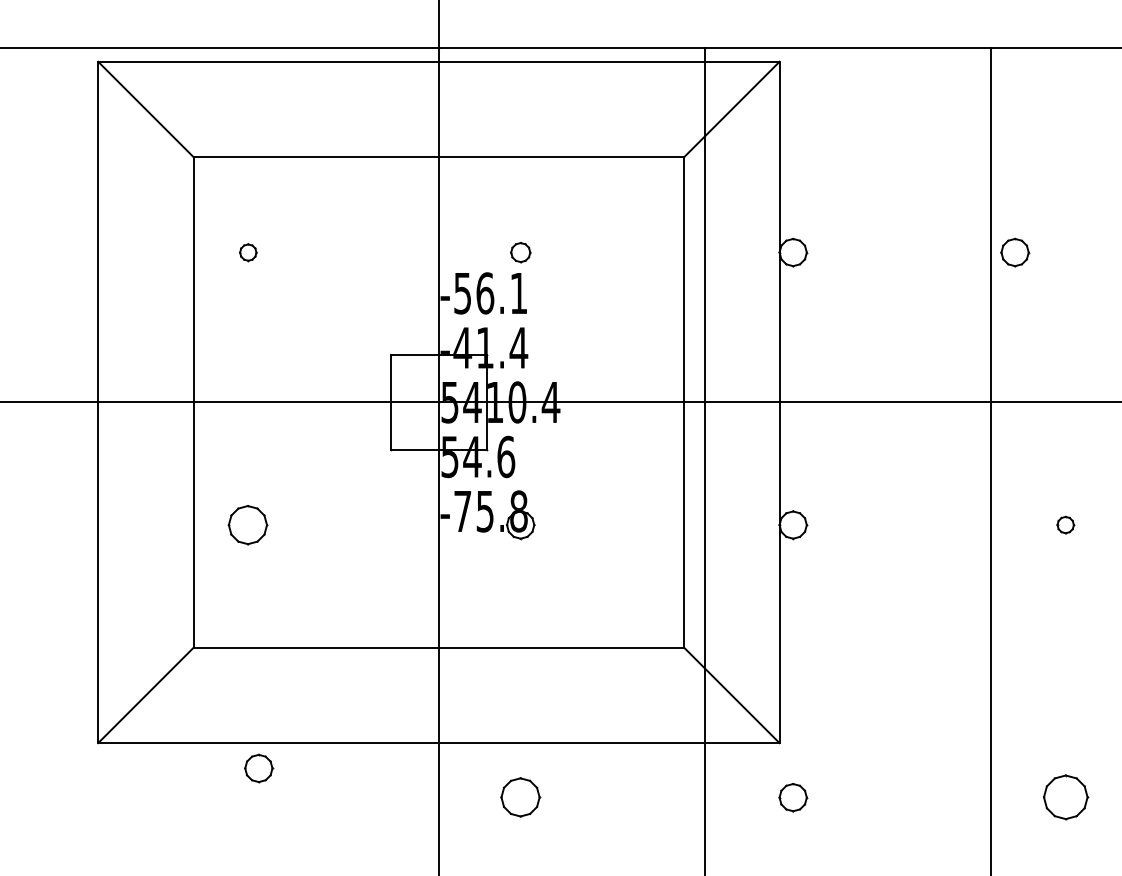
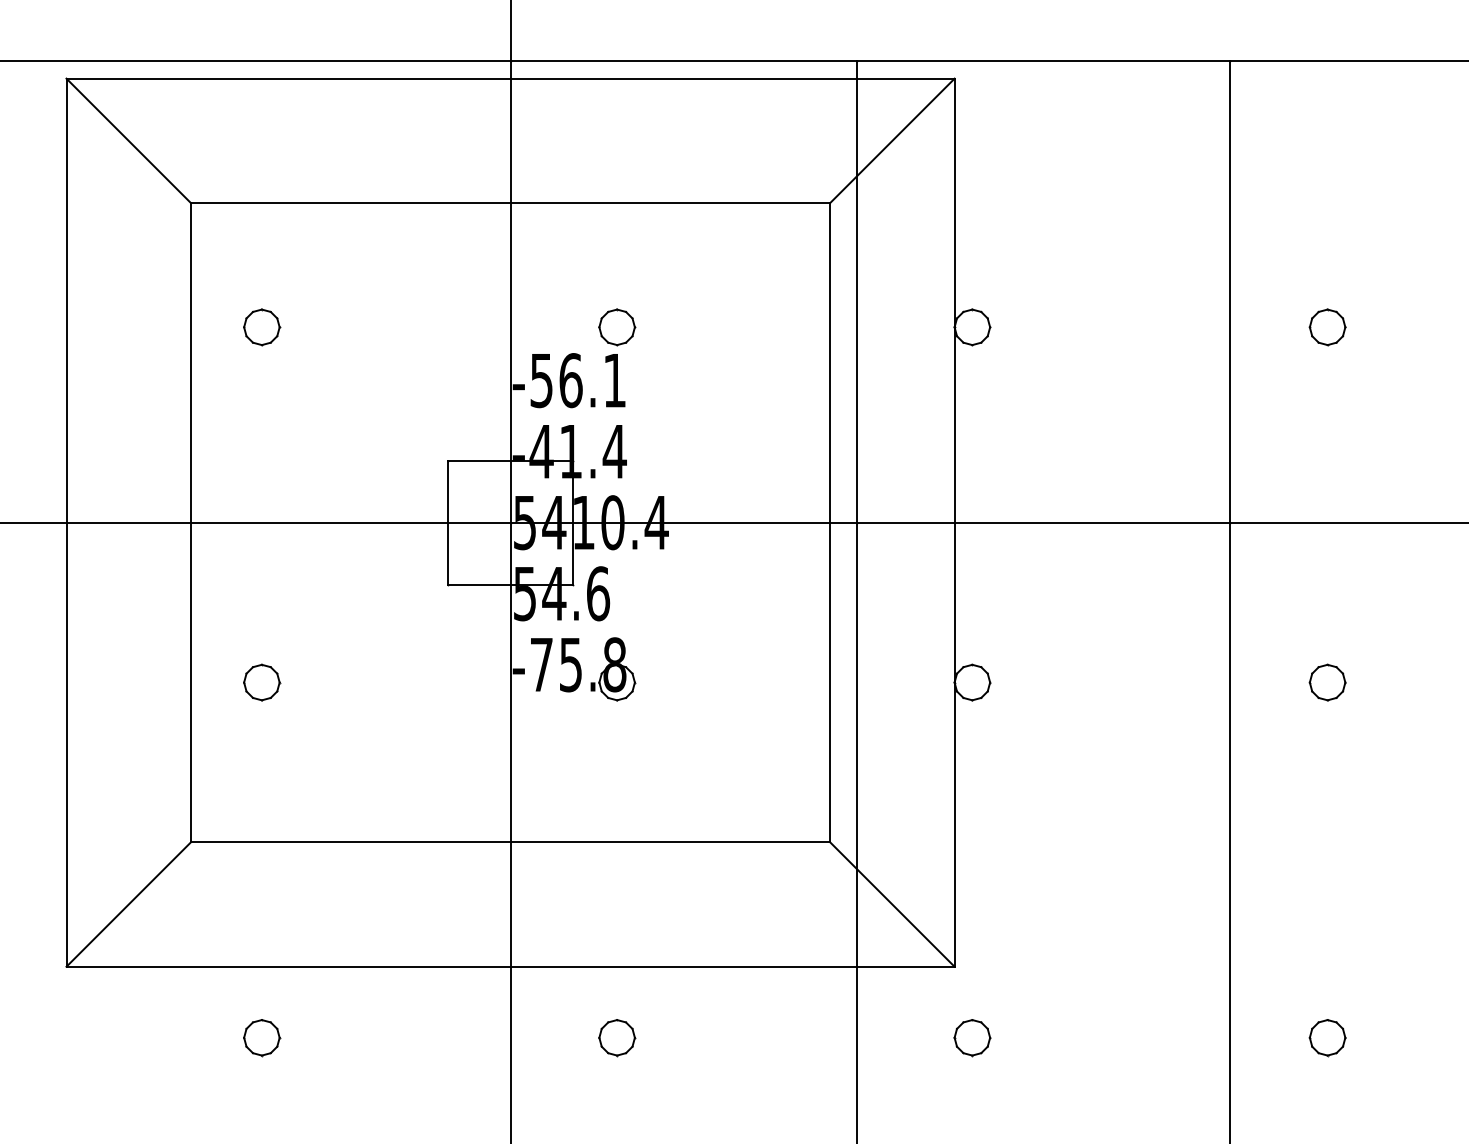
part: (248, 252) -> (262, 327), size x1.67
part: (520, 252) -> (617, 327), size x1.43
part: (1015, 252) -> (1327, 327), moved
part: (248, 525) -> (262, 682), size x0.71
part: (1065, 525) -> (1327, 682), size x1.67
part: (259, 769) -> (262, 1038), moved
part: (520, 798) -> (617, 1038), size x0.71
part: (1065, 798) -> (1327, 1038), size x0.62

